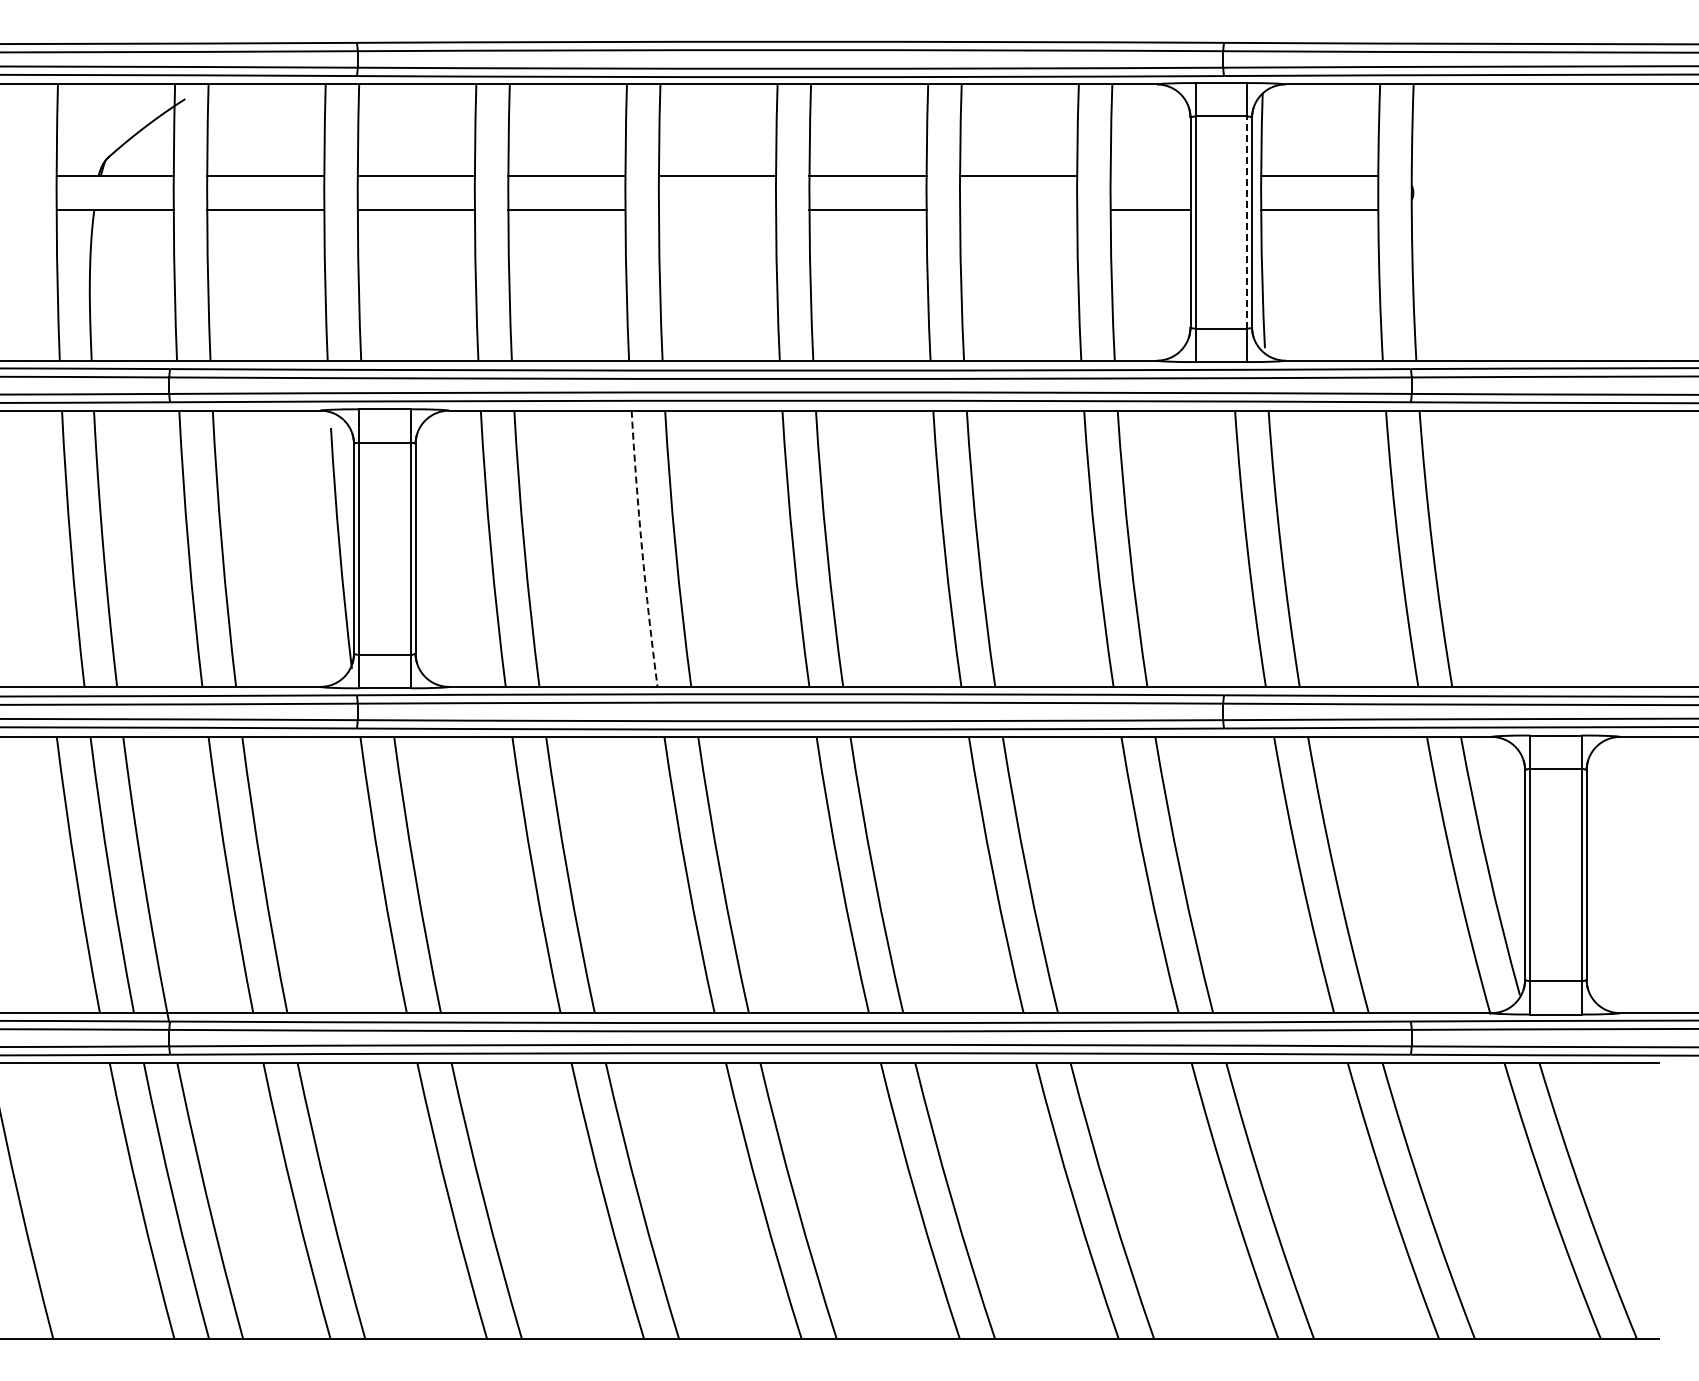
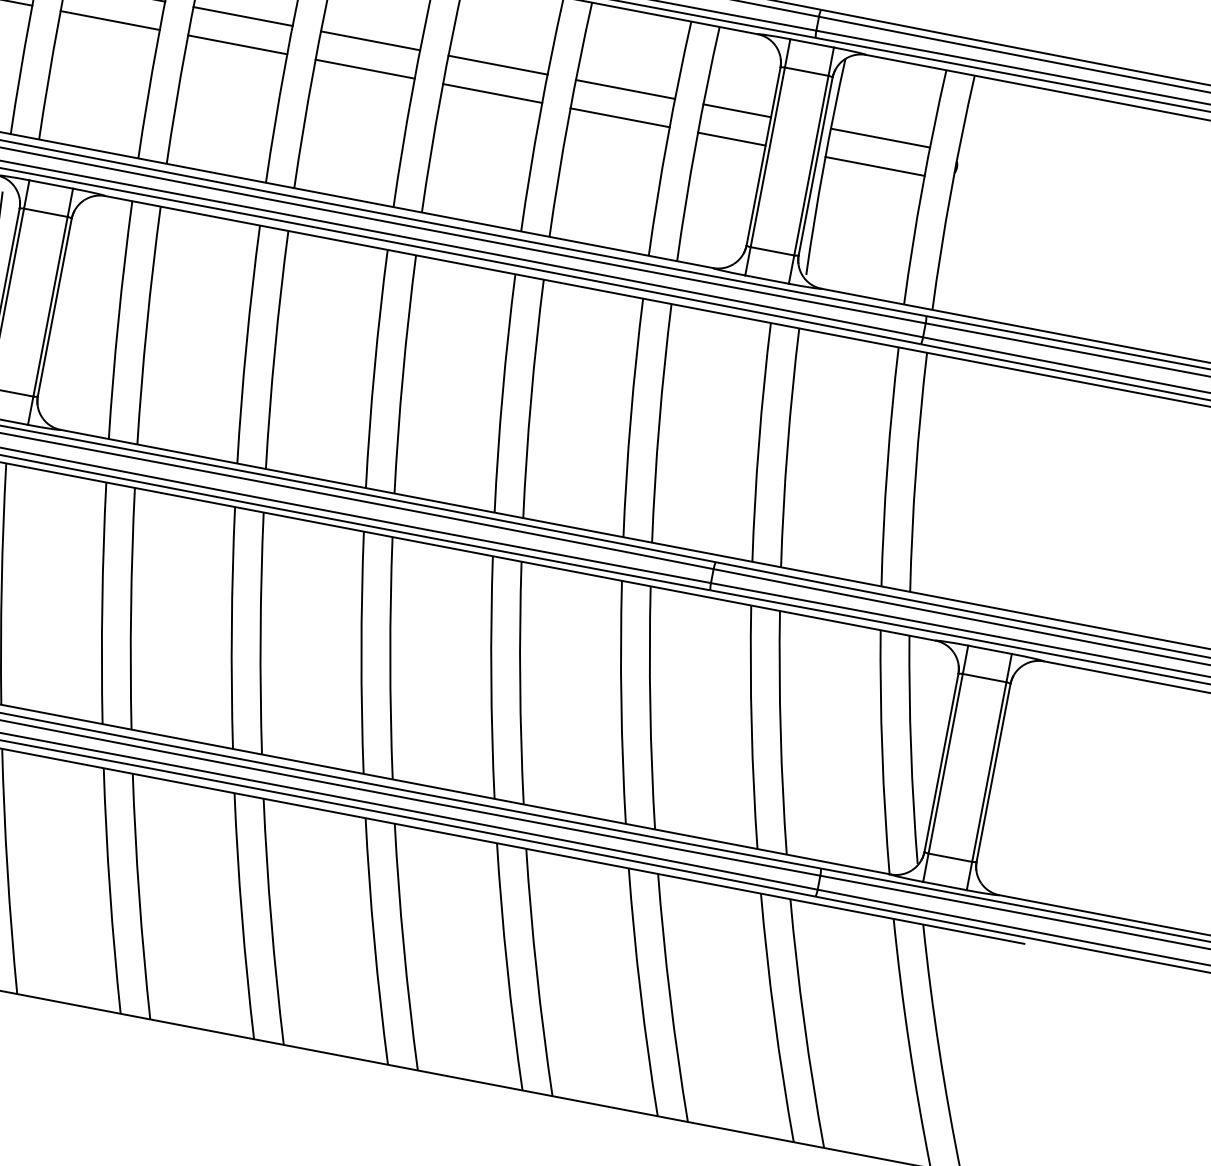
line: (1150, 176) -> (737, 111), added
line: (717, 209) -> (365, 69), added
line: (1018, 209) -> (620, 117), added
line: (1247, 222) -> (811, 165), dashed -> solid
arc: (642, 549) -> (246, 344), dashed -> solid

